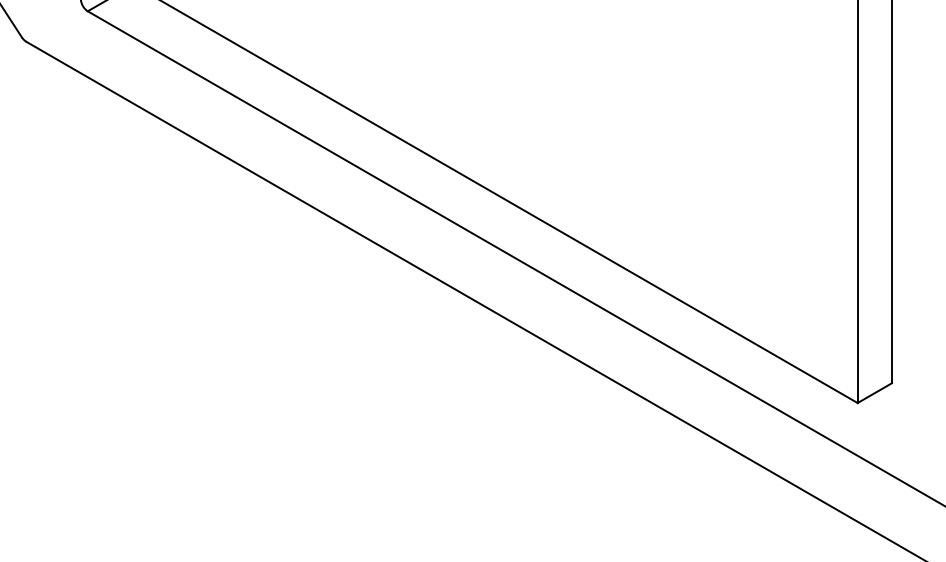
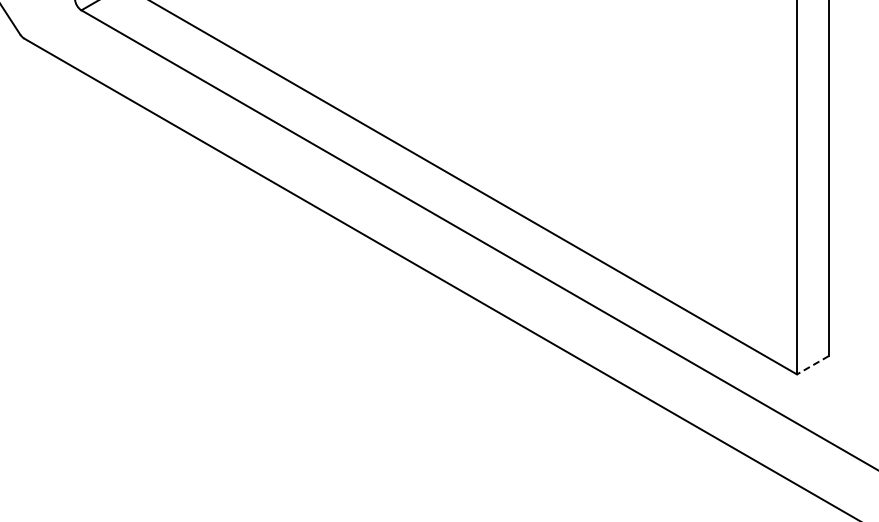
line: (874, 393) -> (812, 365), solid -> dashed

